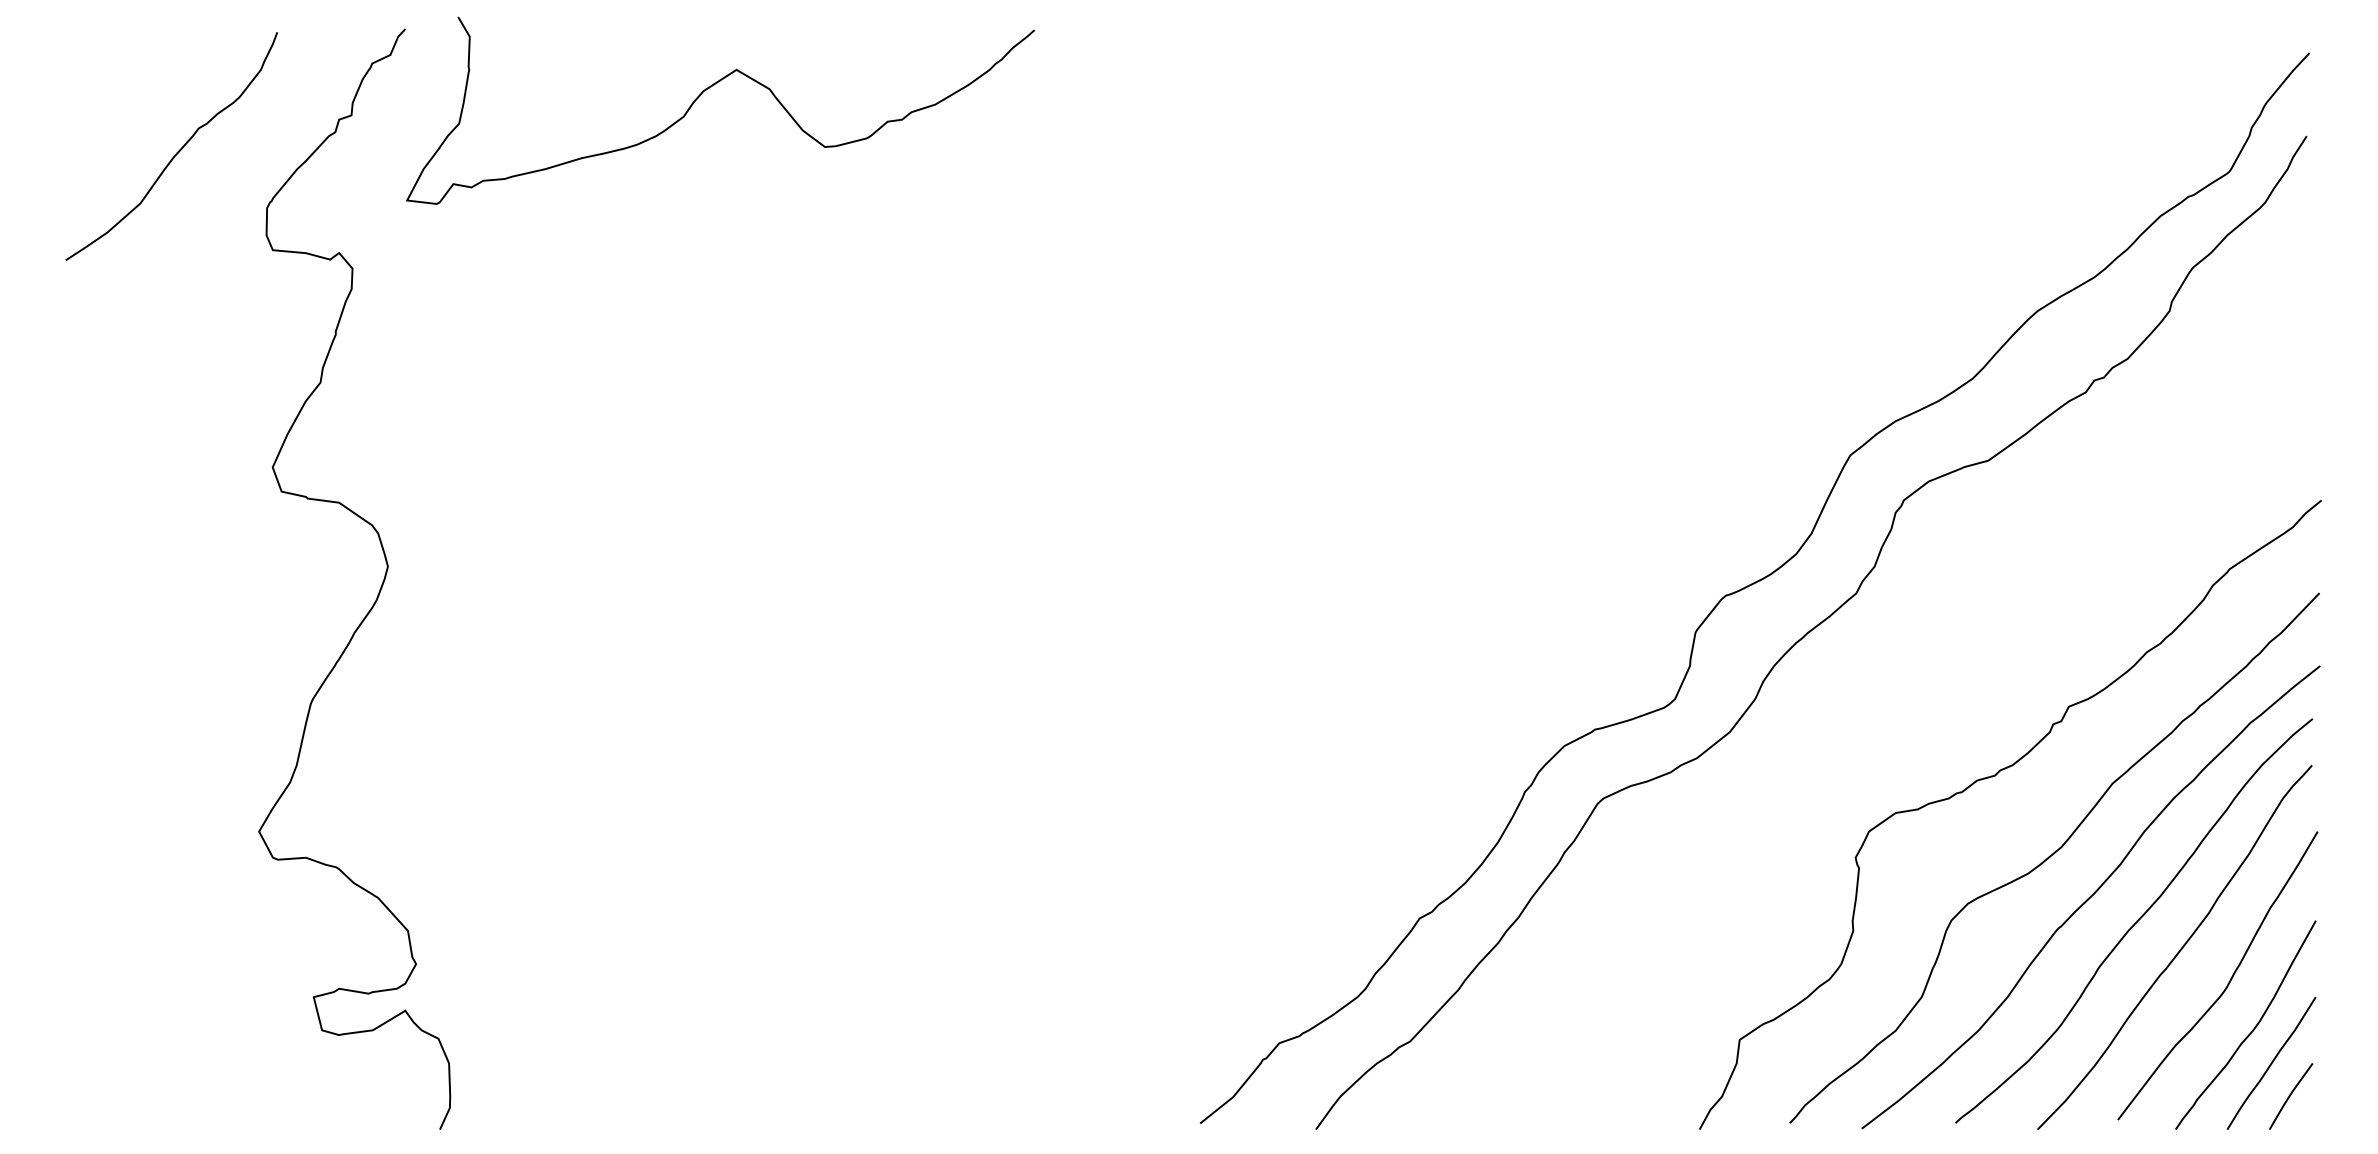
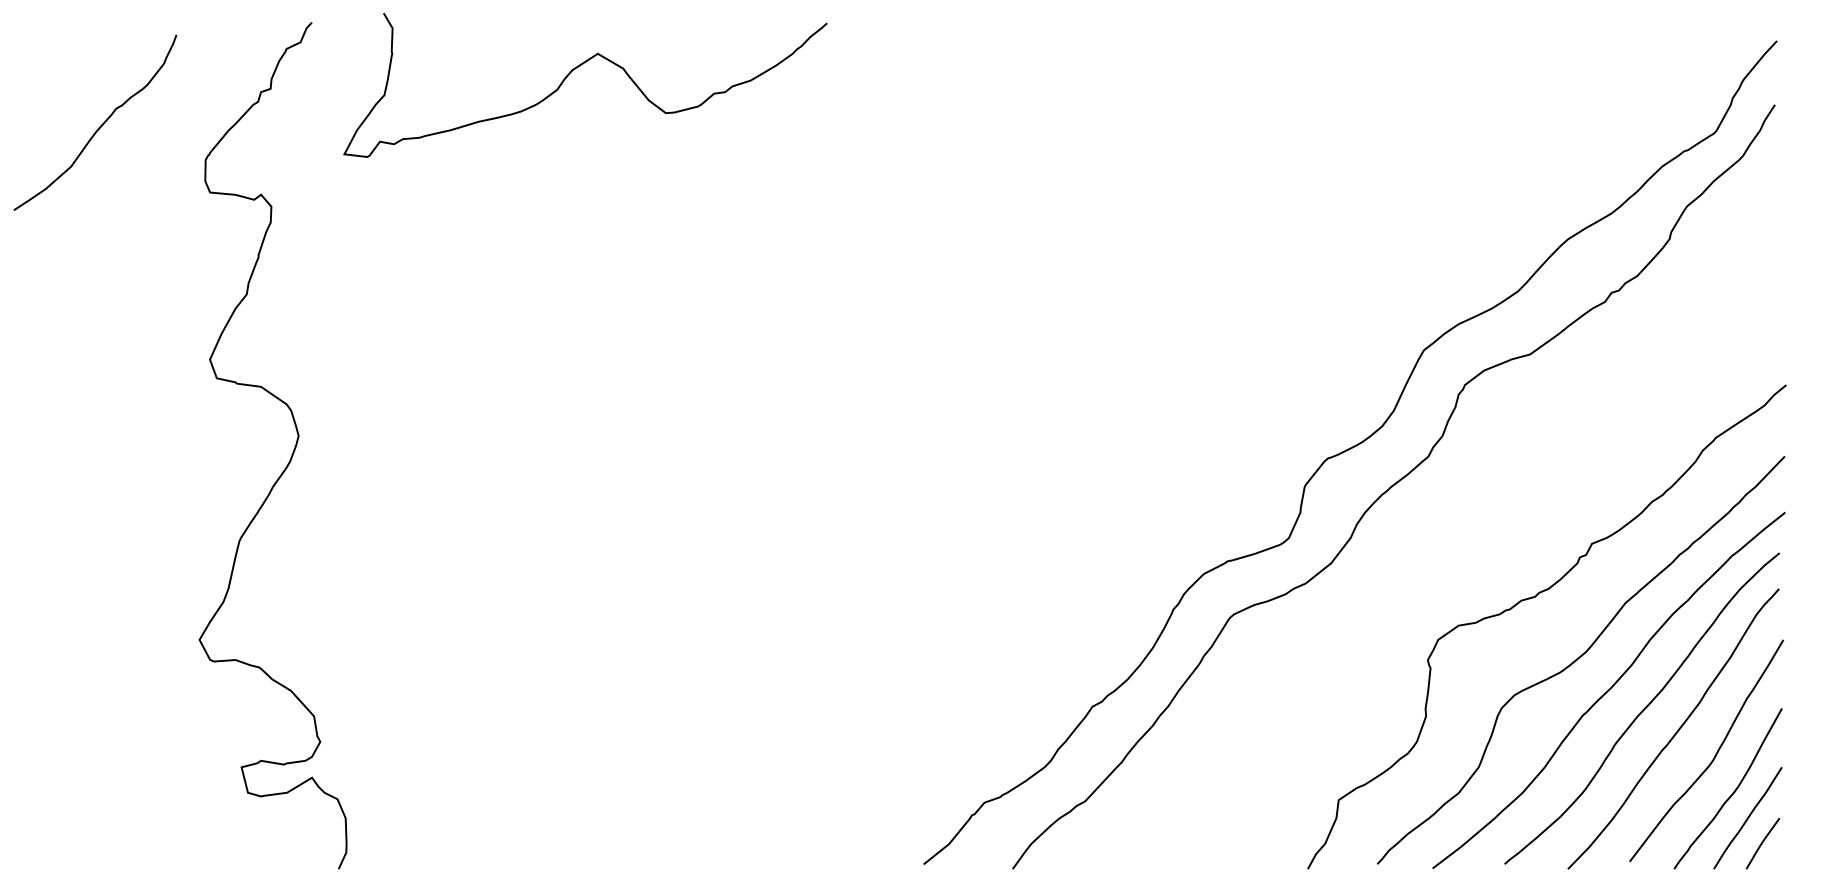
curve: (710, 88) -> (577, 68), moved
curve: (177, 151) -> (99, 126), moved

